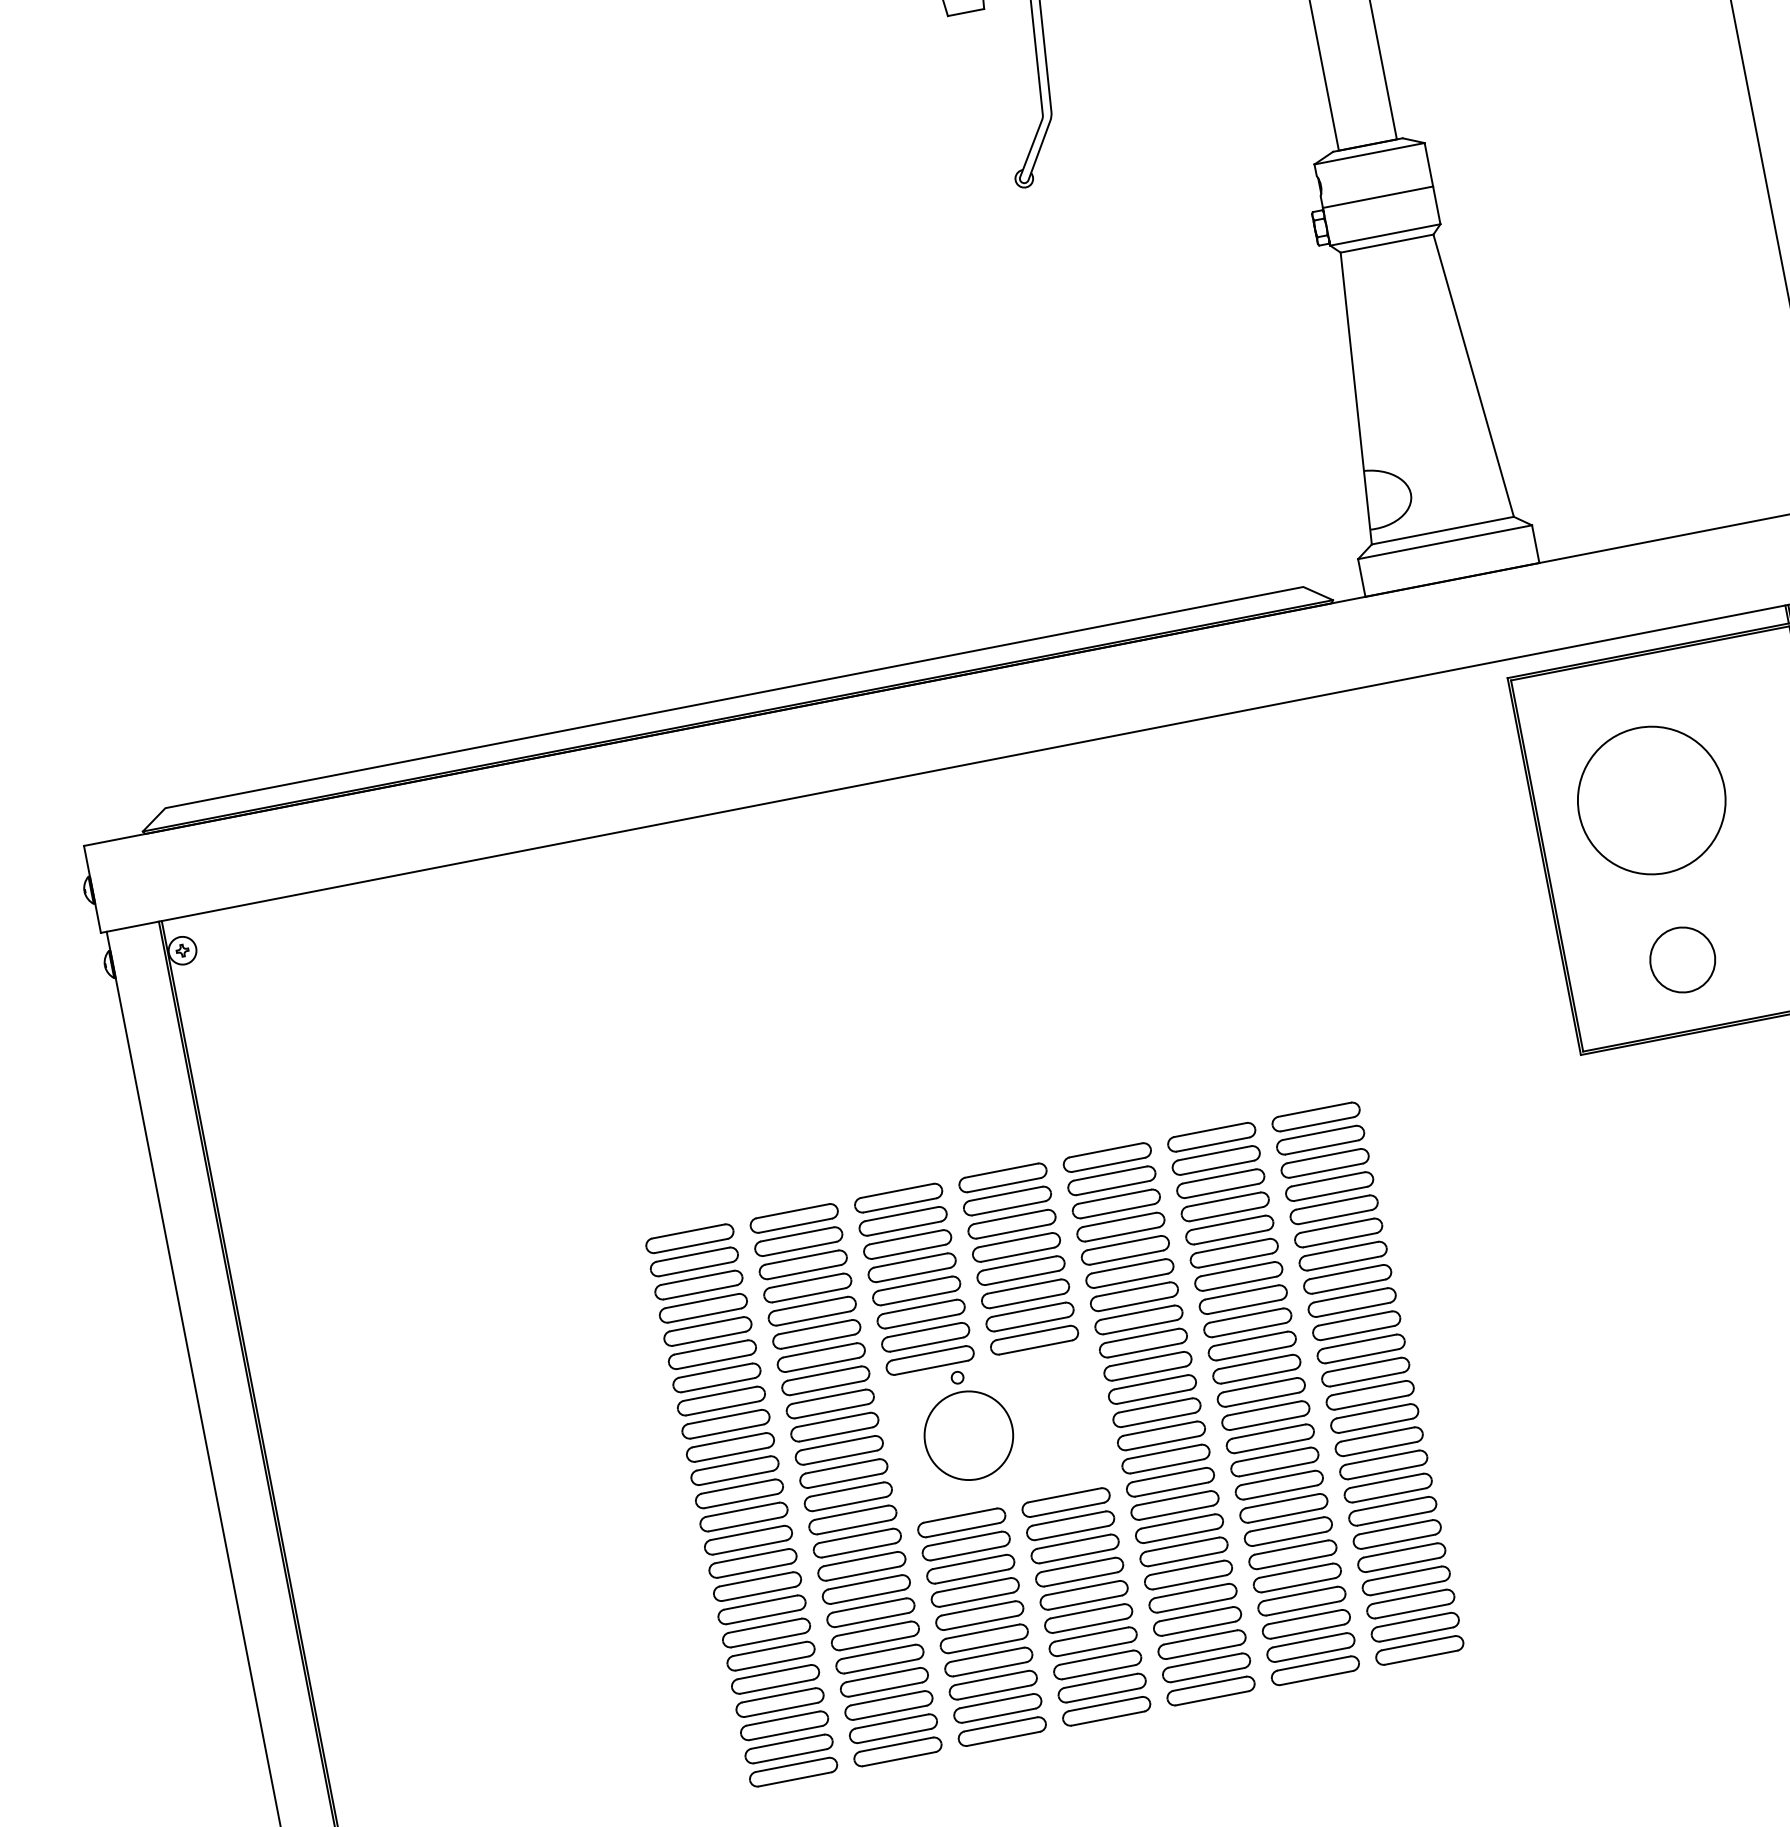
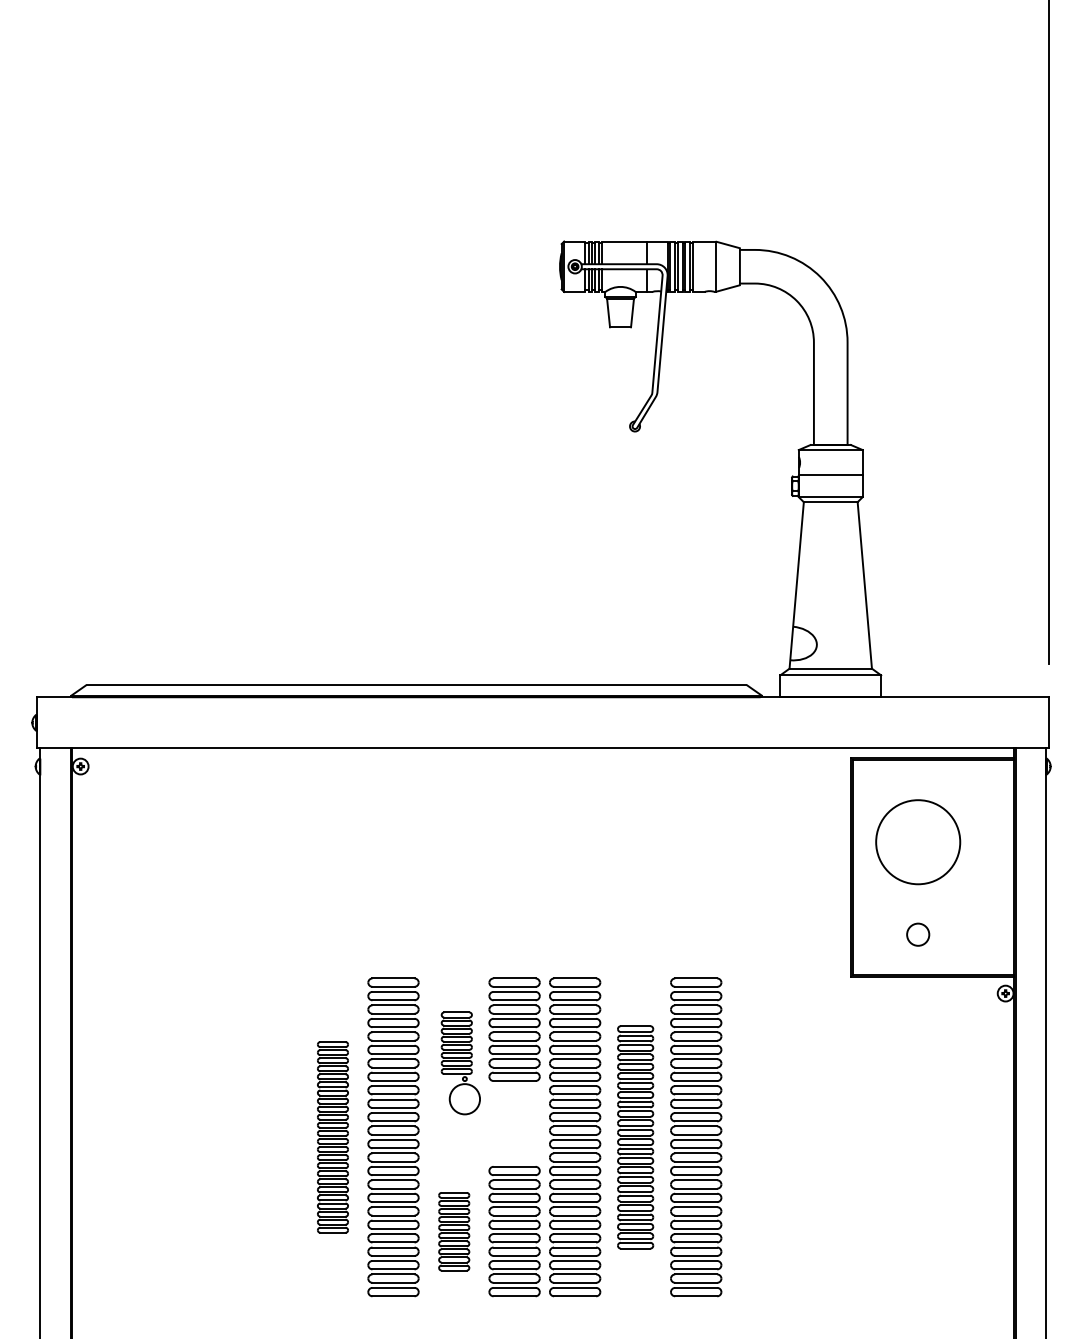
circle: (1681, 959) -> (917, 934), size x0.6
part: (936, 1335) -> (460, 1063), size x0.6
part: (1263, 1404) -> (635, 1137), size x0.7
part: (740, 1505) -> (332, 1137), size x0.6
part: (982, 1626) -> (454, 1231), size x0.6

